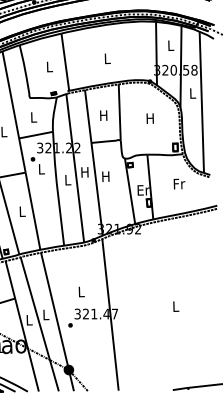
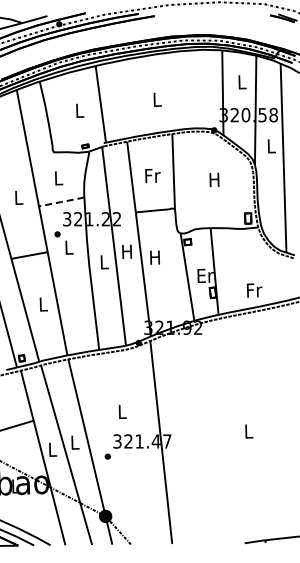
text: (103, 115) -> (152, 175), H -> Fr
line: (35, 134) -> (61, 201), solid -> dashed
text: (179, 184) -> (254, 290), moved

